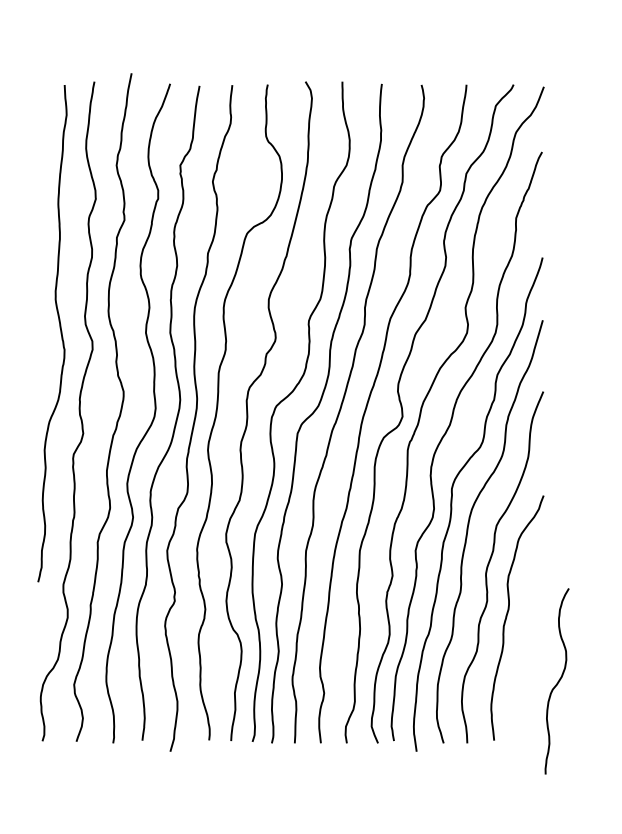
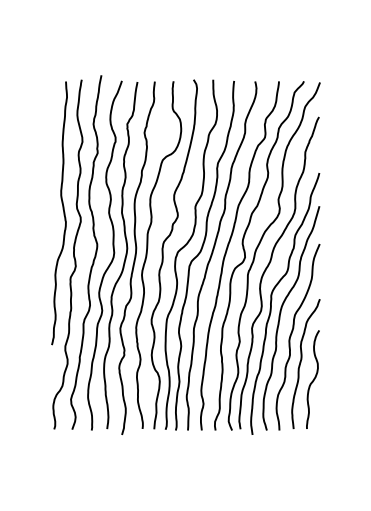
curve: (557, 681) -> (313, 379), moved

